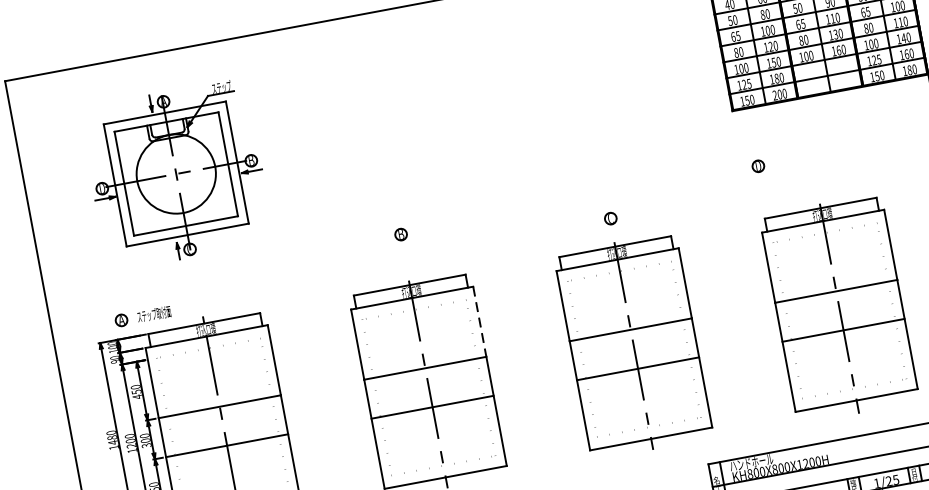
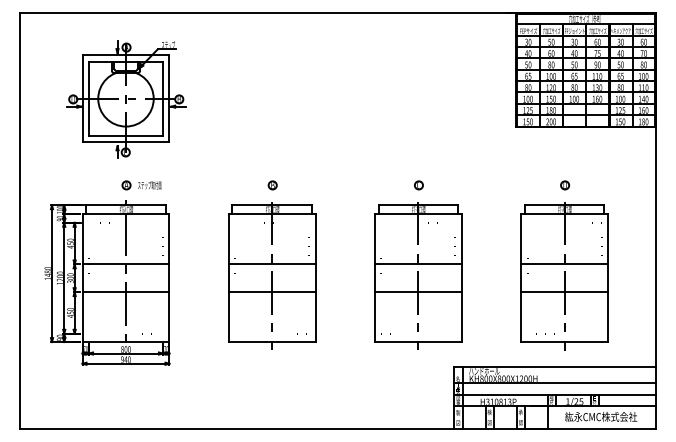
part: (758, 166) -> (565, 185), moved
part: (400, 234) -> (272, 185), moved
part: (142, 316) -> (141, 185), moved
line: (479, 321) -> (315, 239), dashed -> solid

